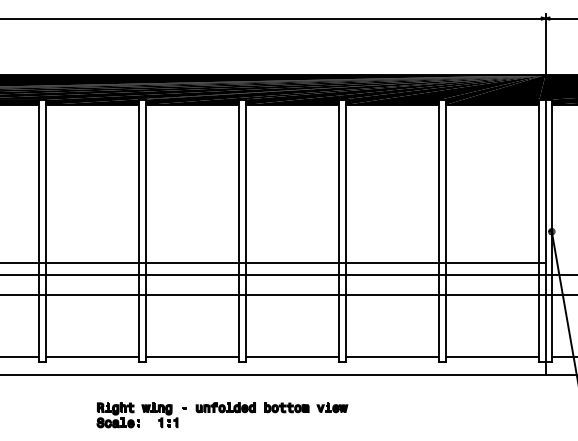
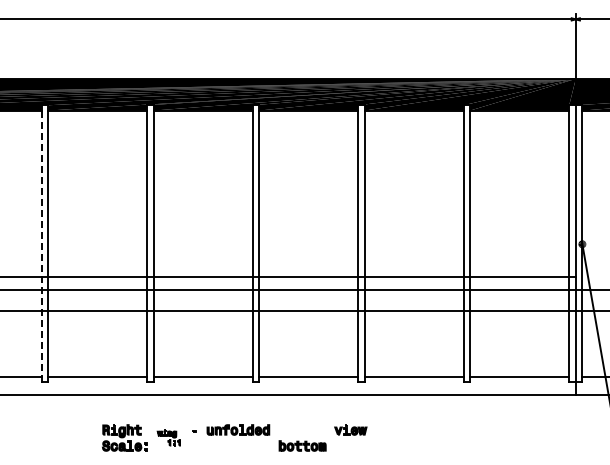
line: (39, 231) -> (41, 244), solid -> dashed
part: (286, 407) -> (302, 445), moved
part: (159, 414) -> (168, 437), size x0.6

